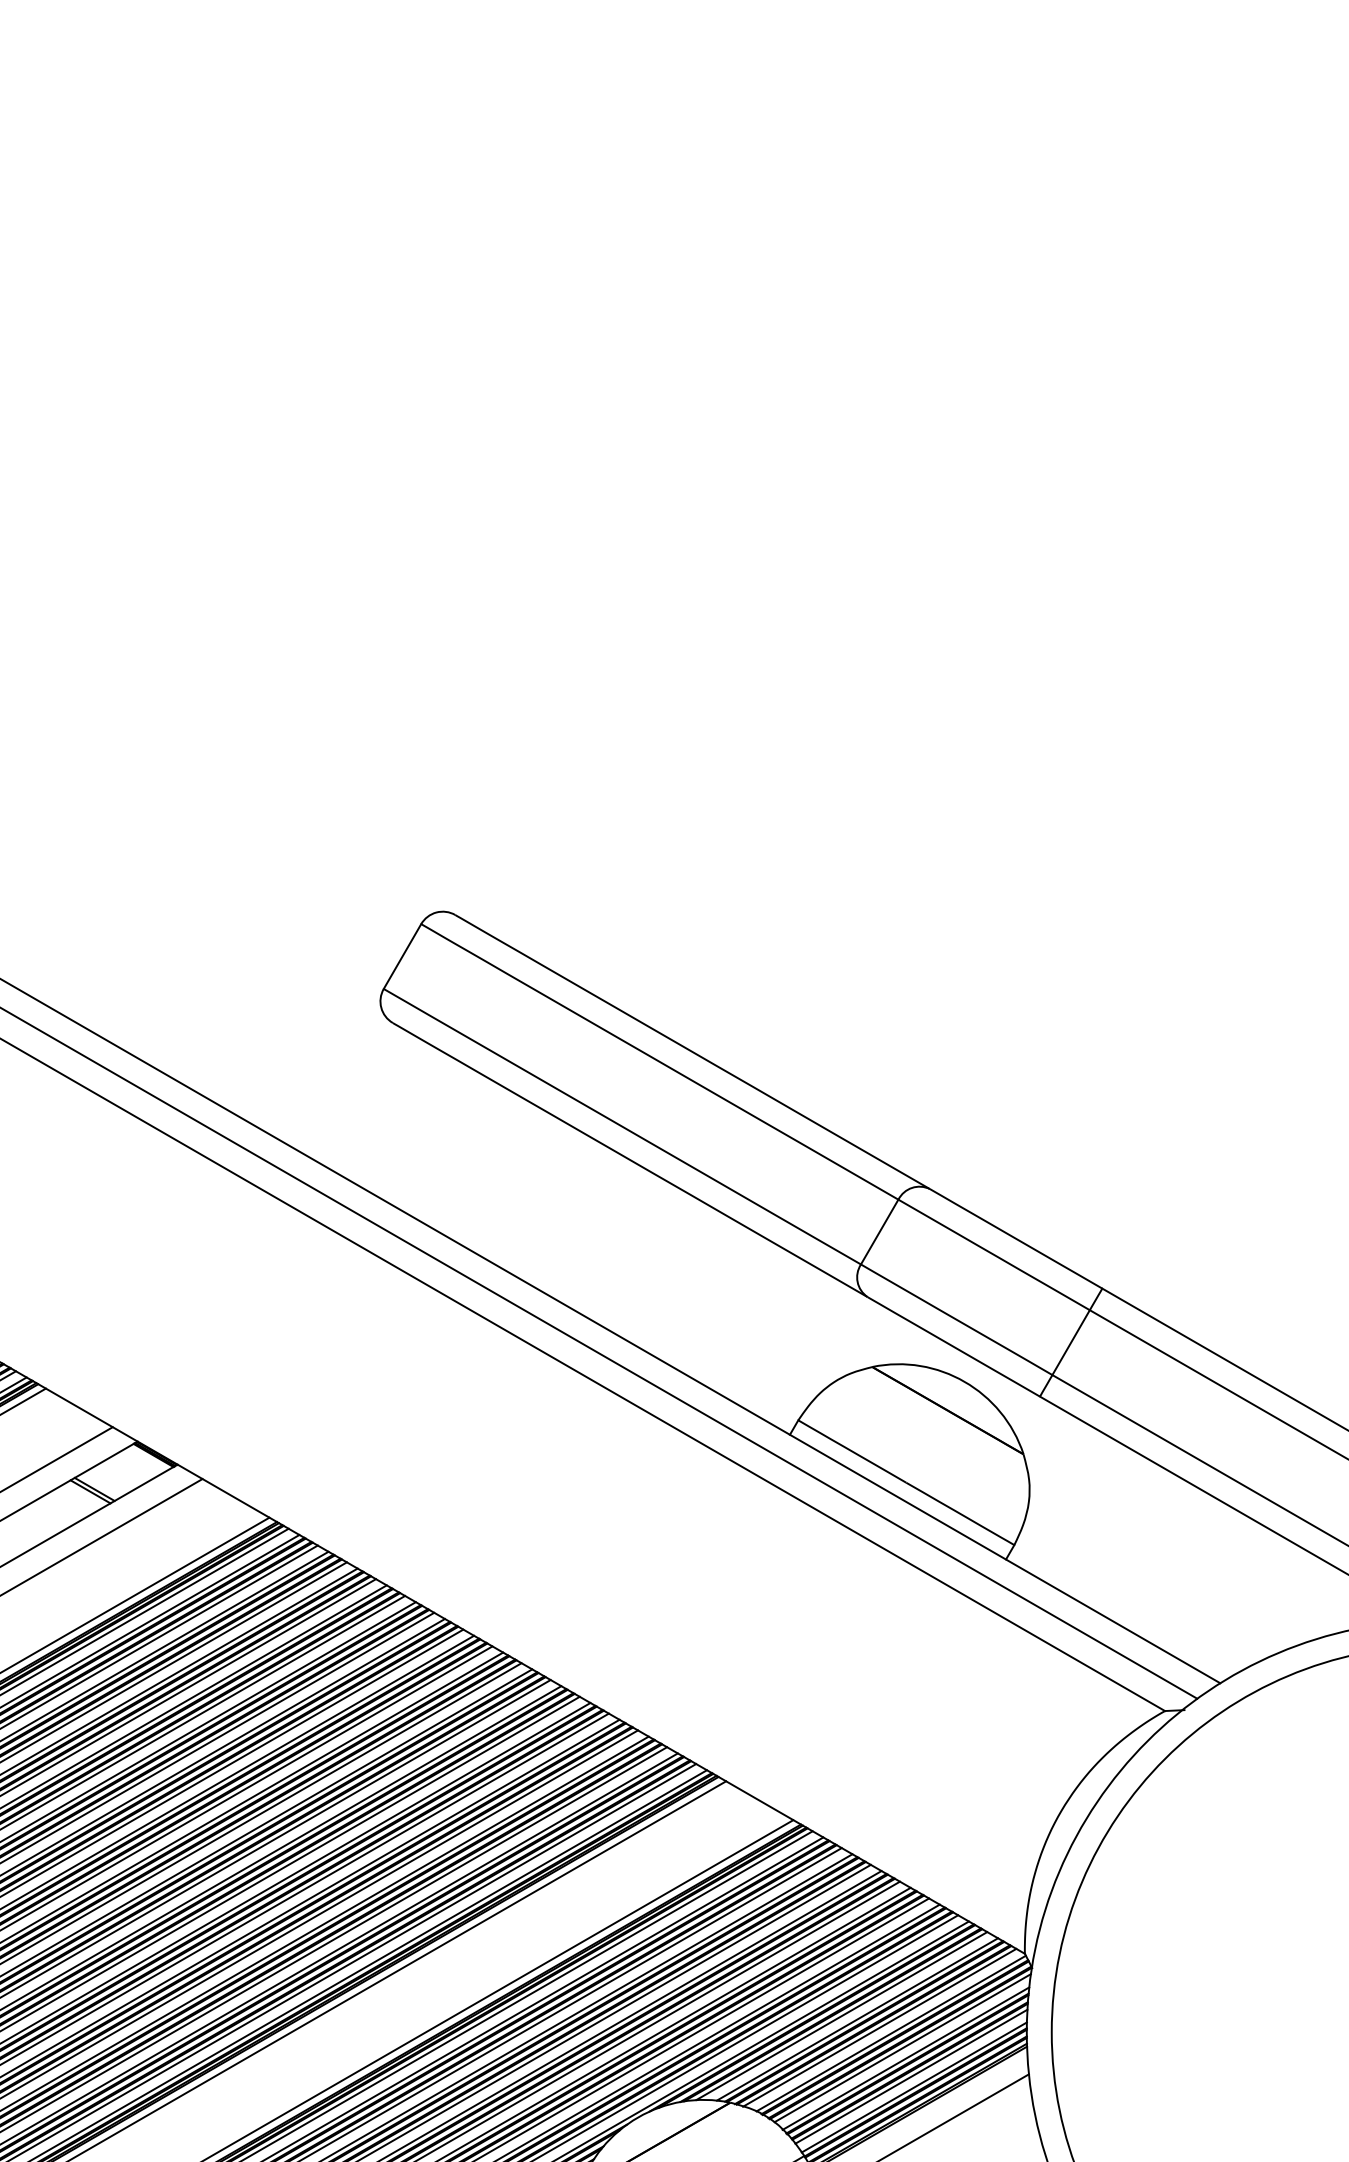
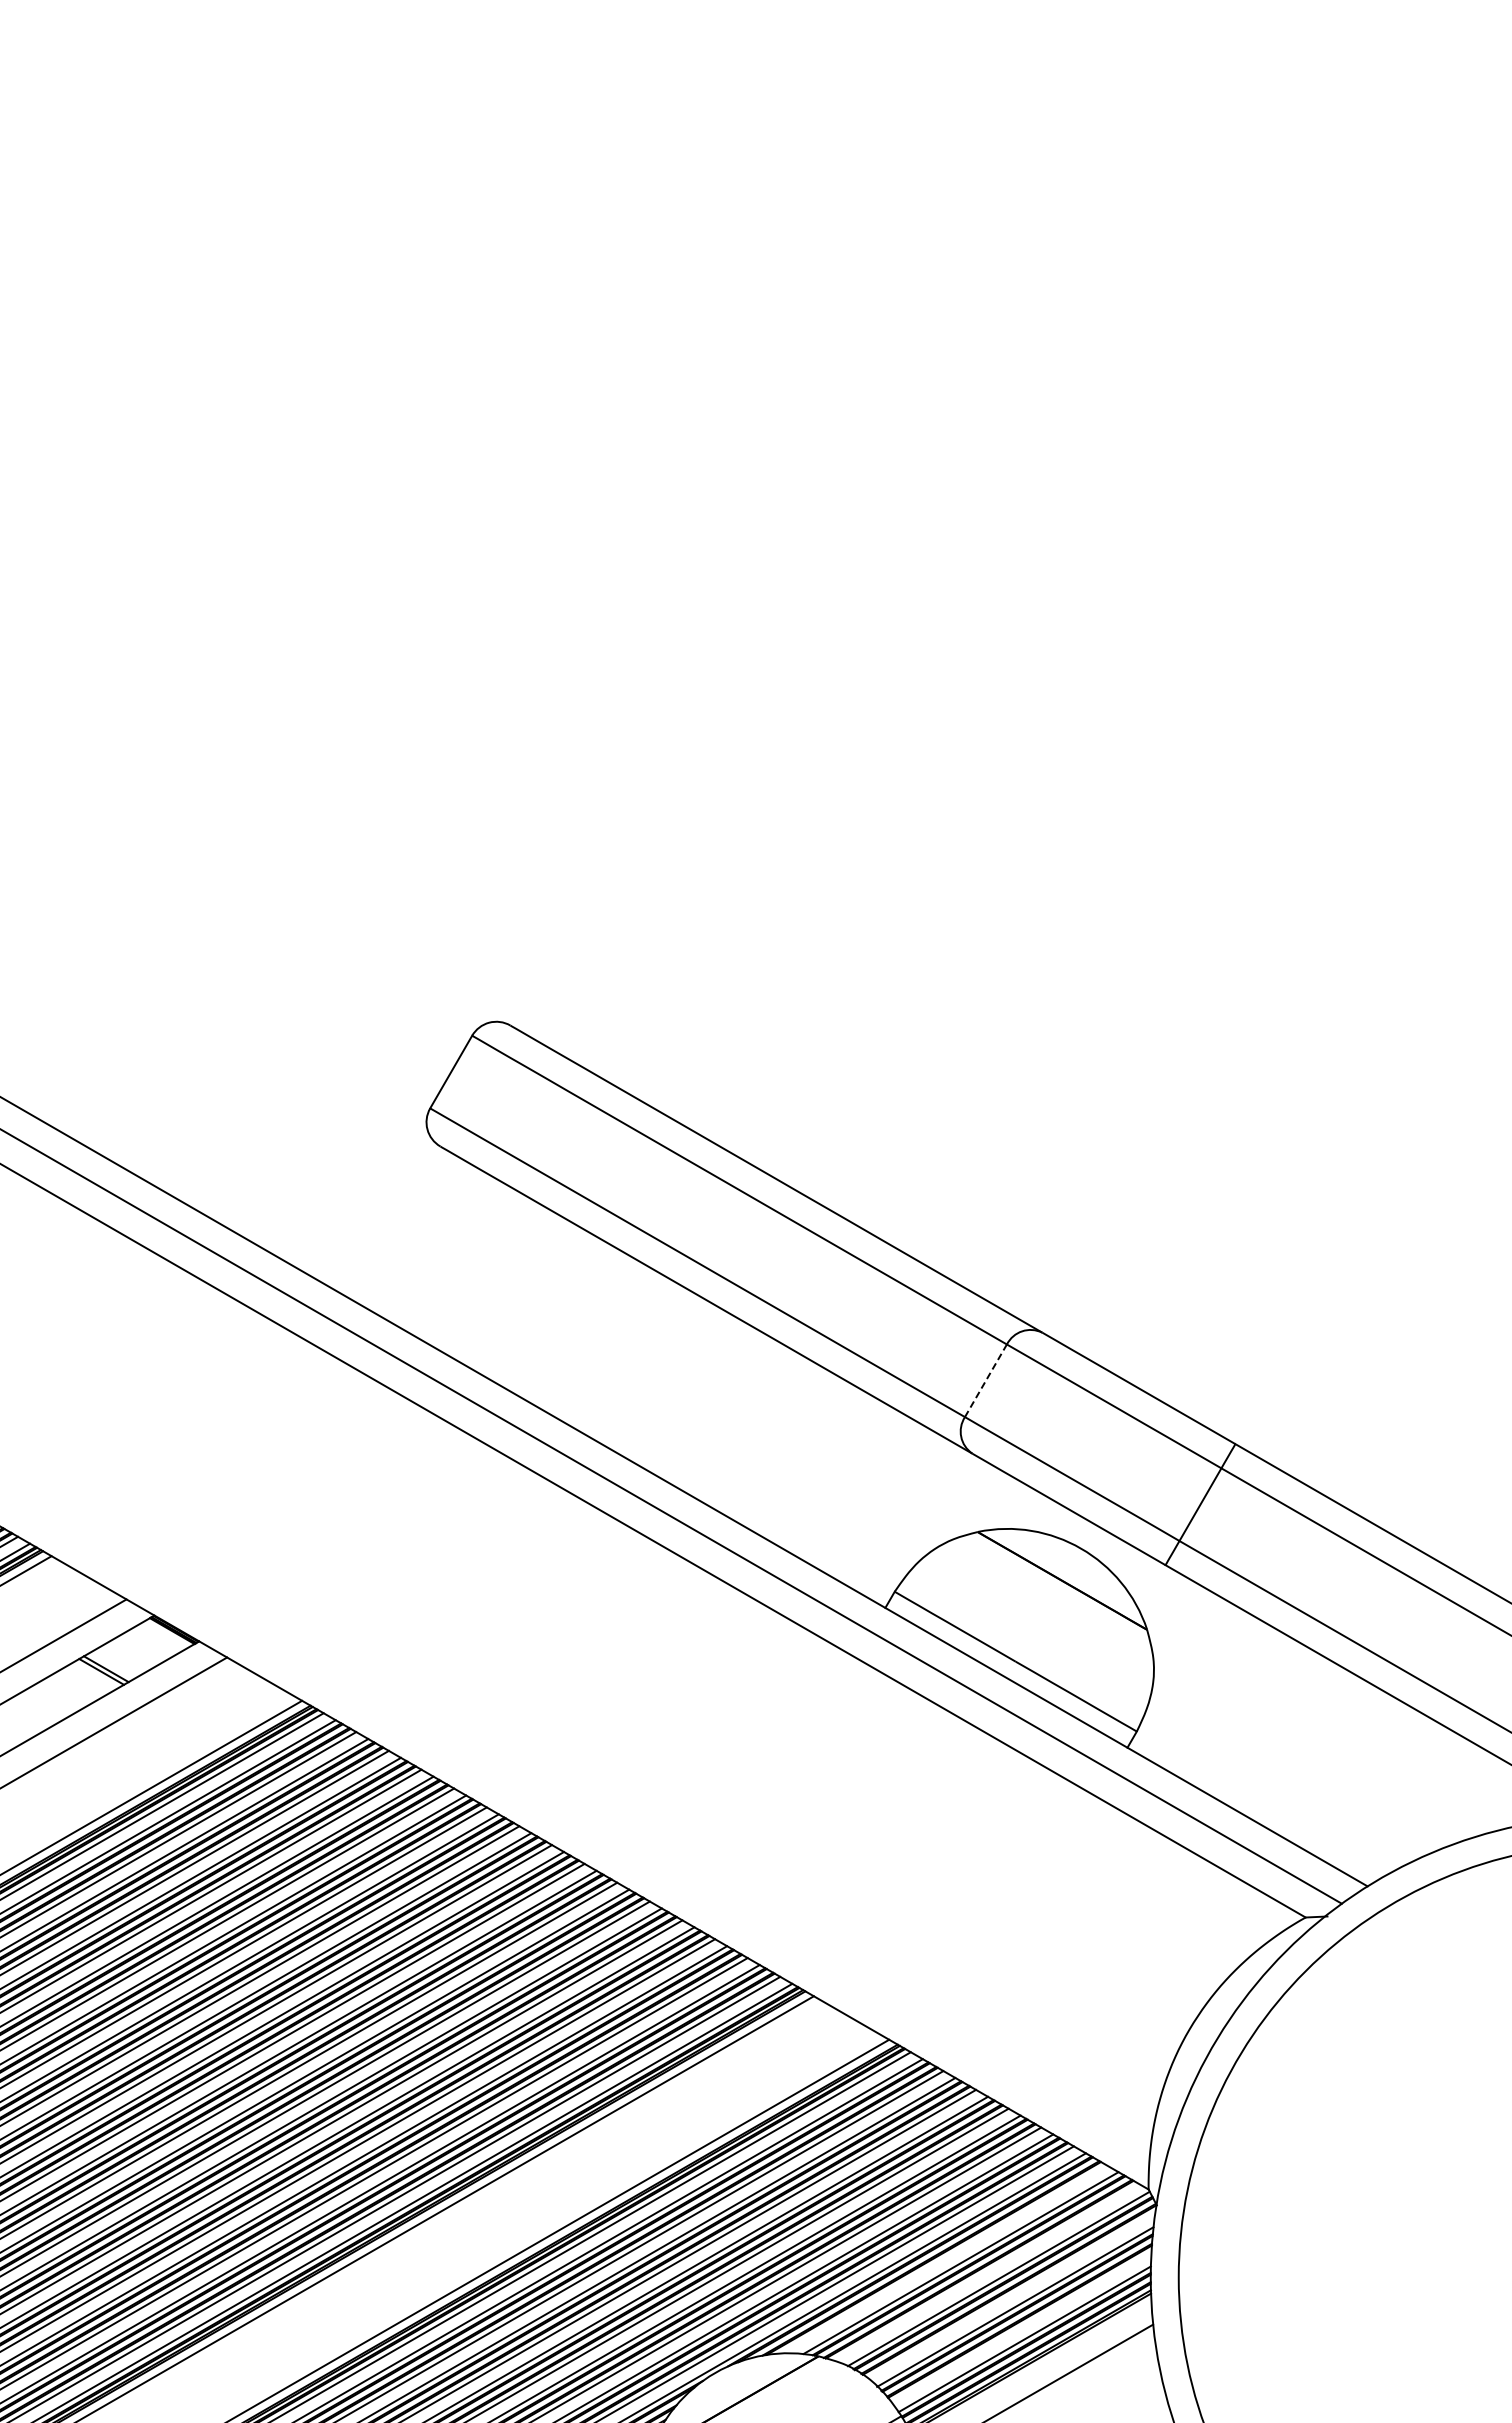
line: (879, 1231) -> (985, 1380), solid -> dashed
line: (841, 2016) -> (943, 2259), removed
line: (879, 2027) -> (985, 2272), removed
line: (902, 2048) -> (1011, 2295), removed
line: (911, 2076) -> (1021, 2327), removed

